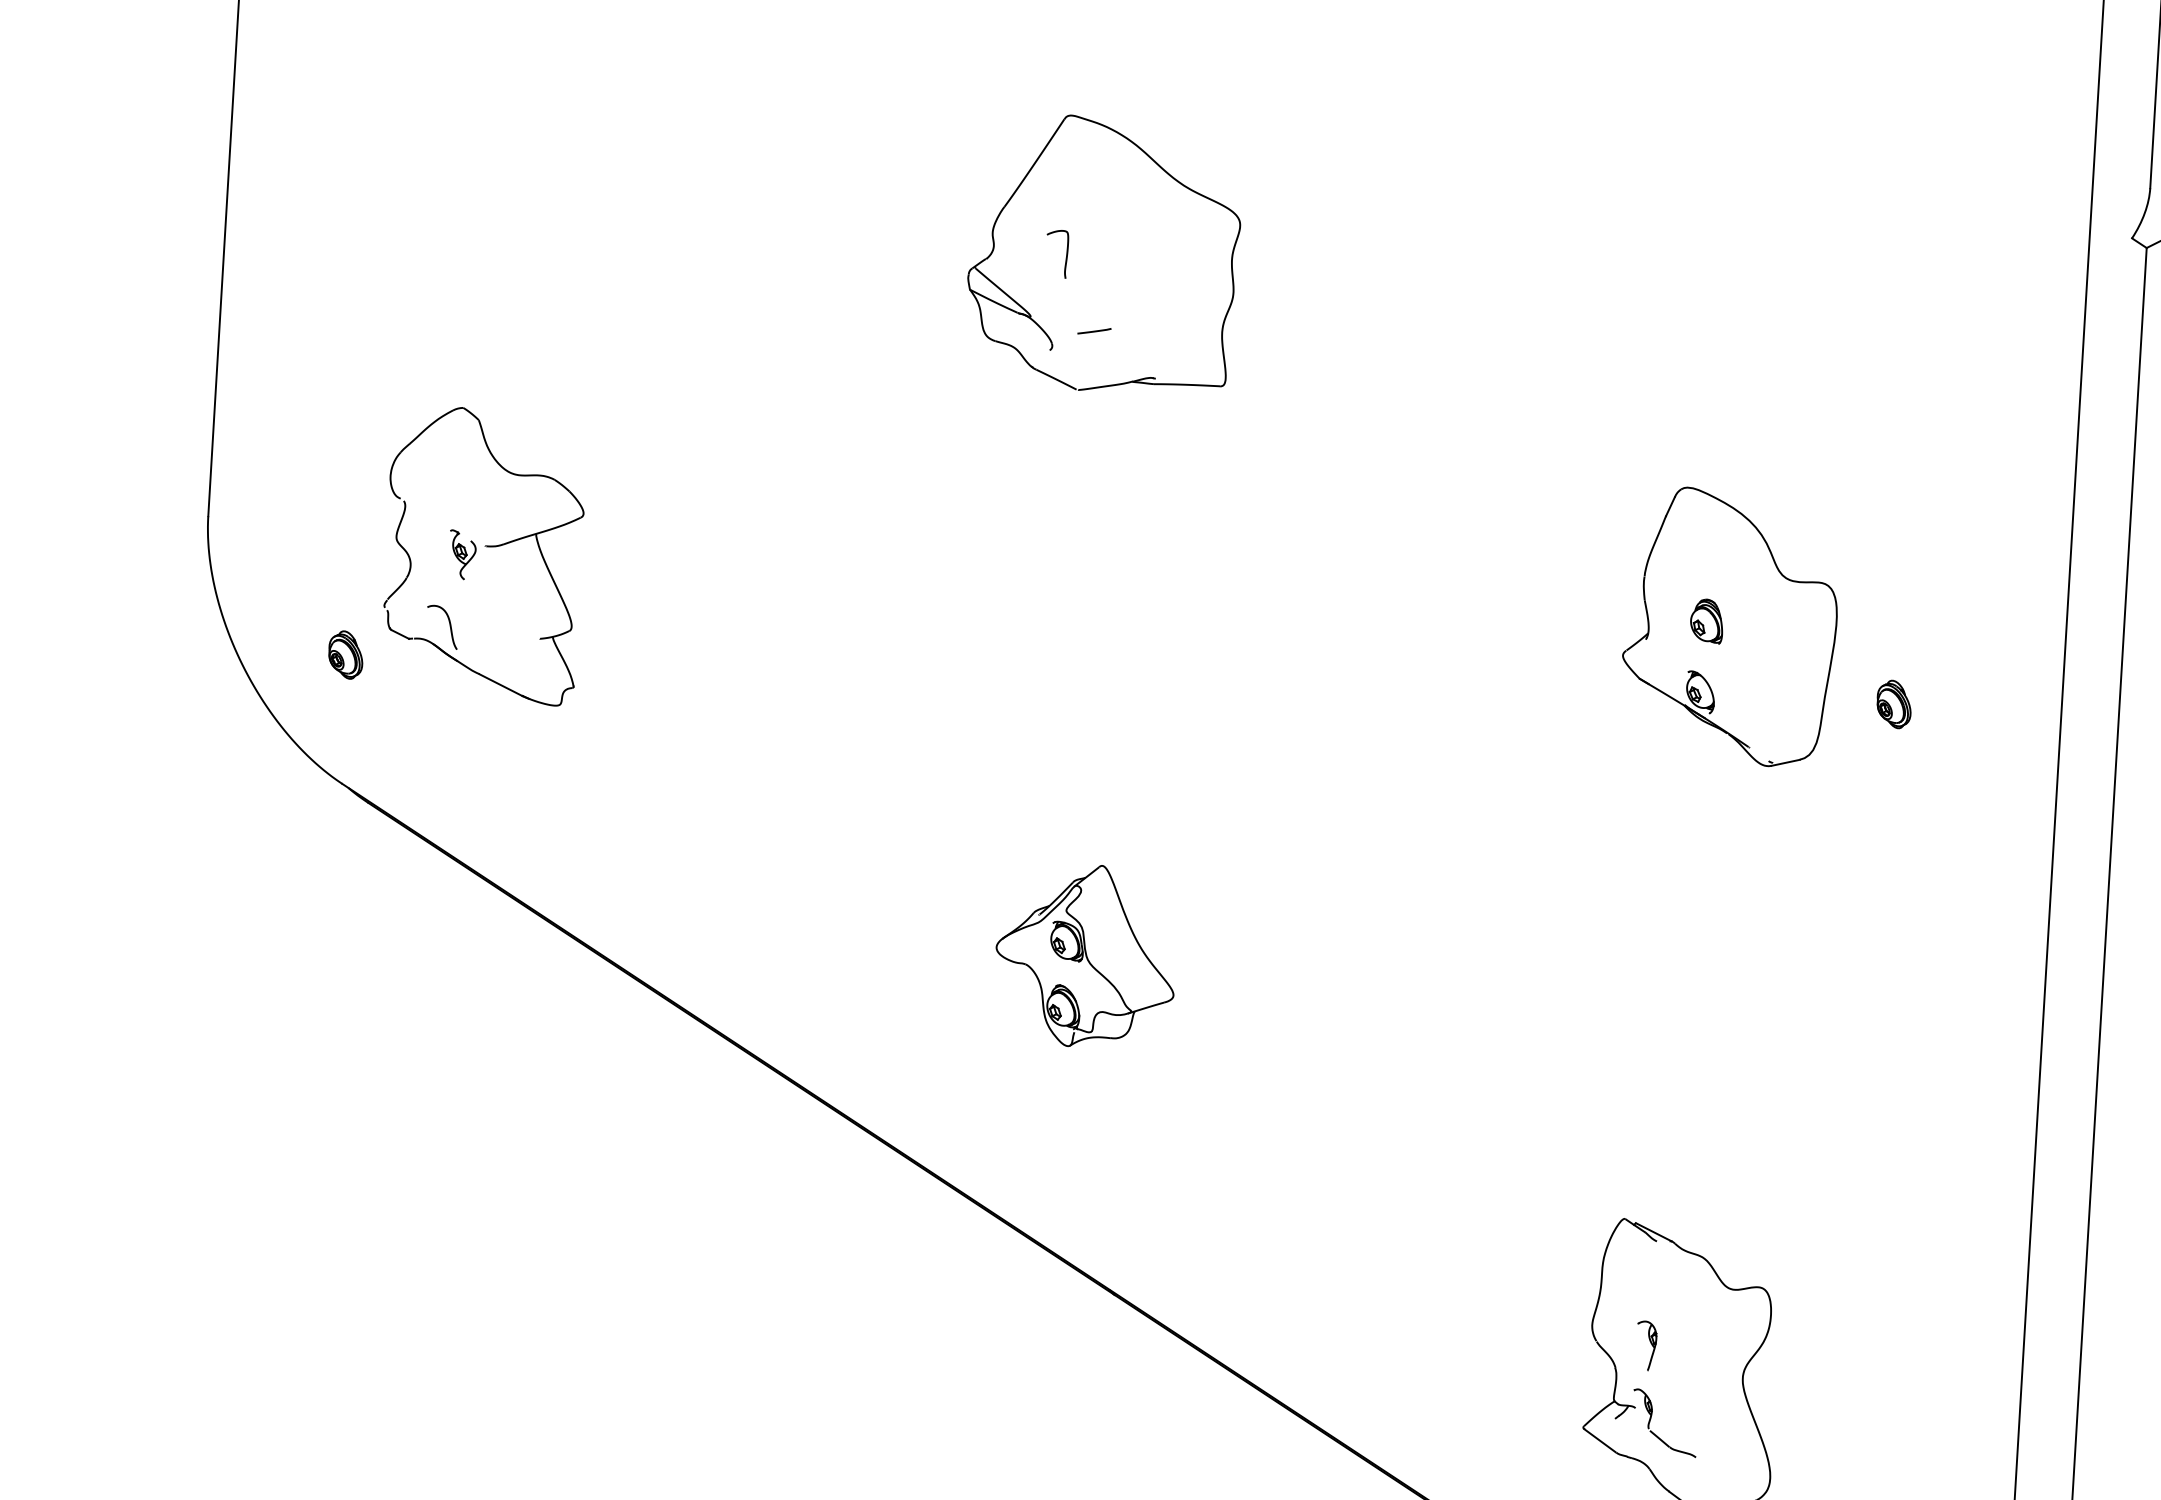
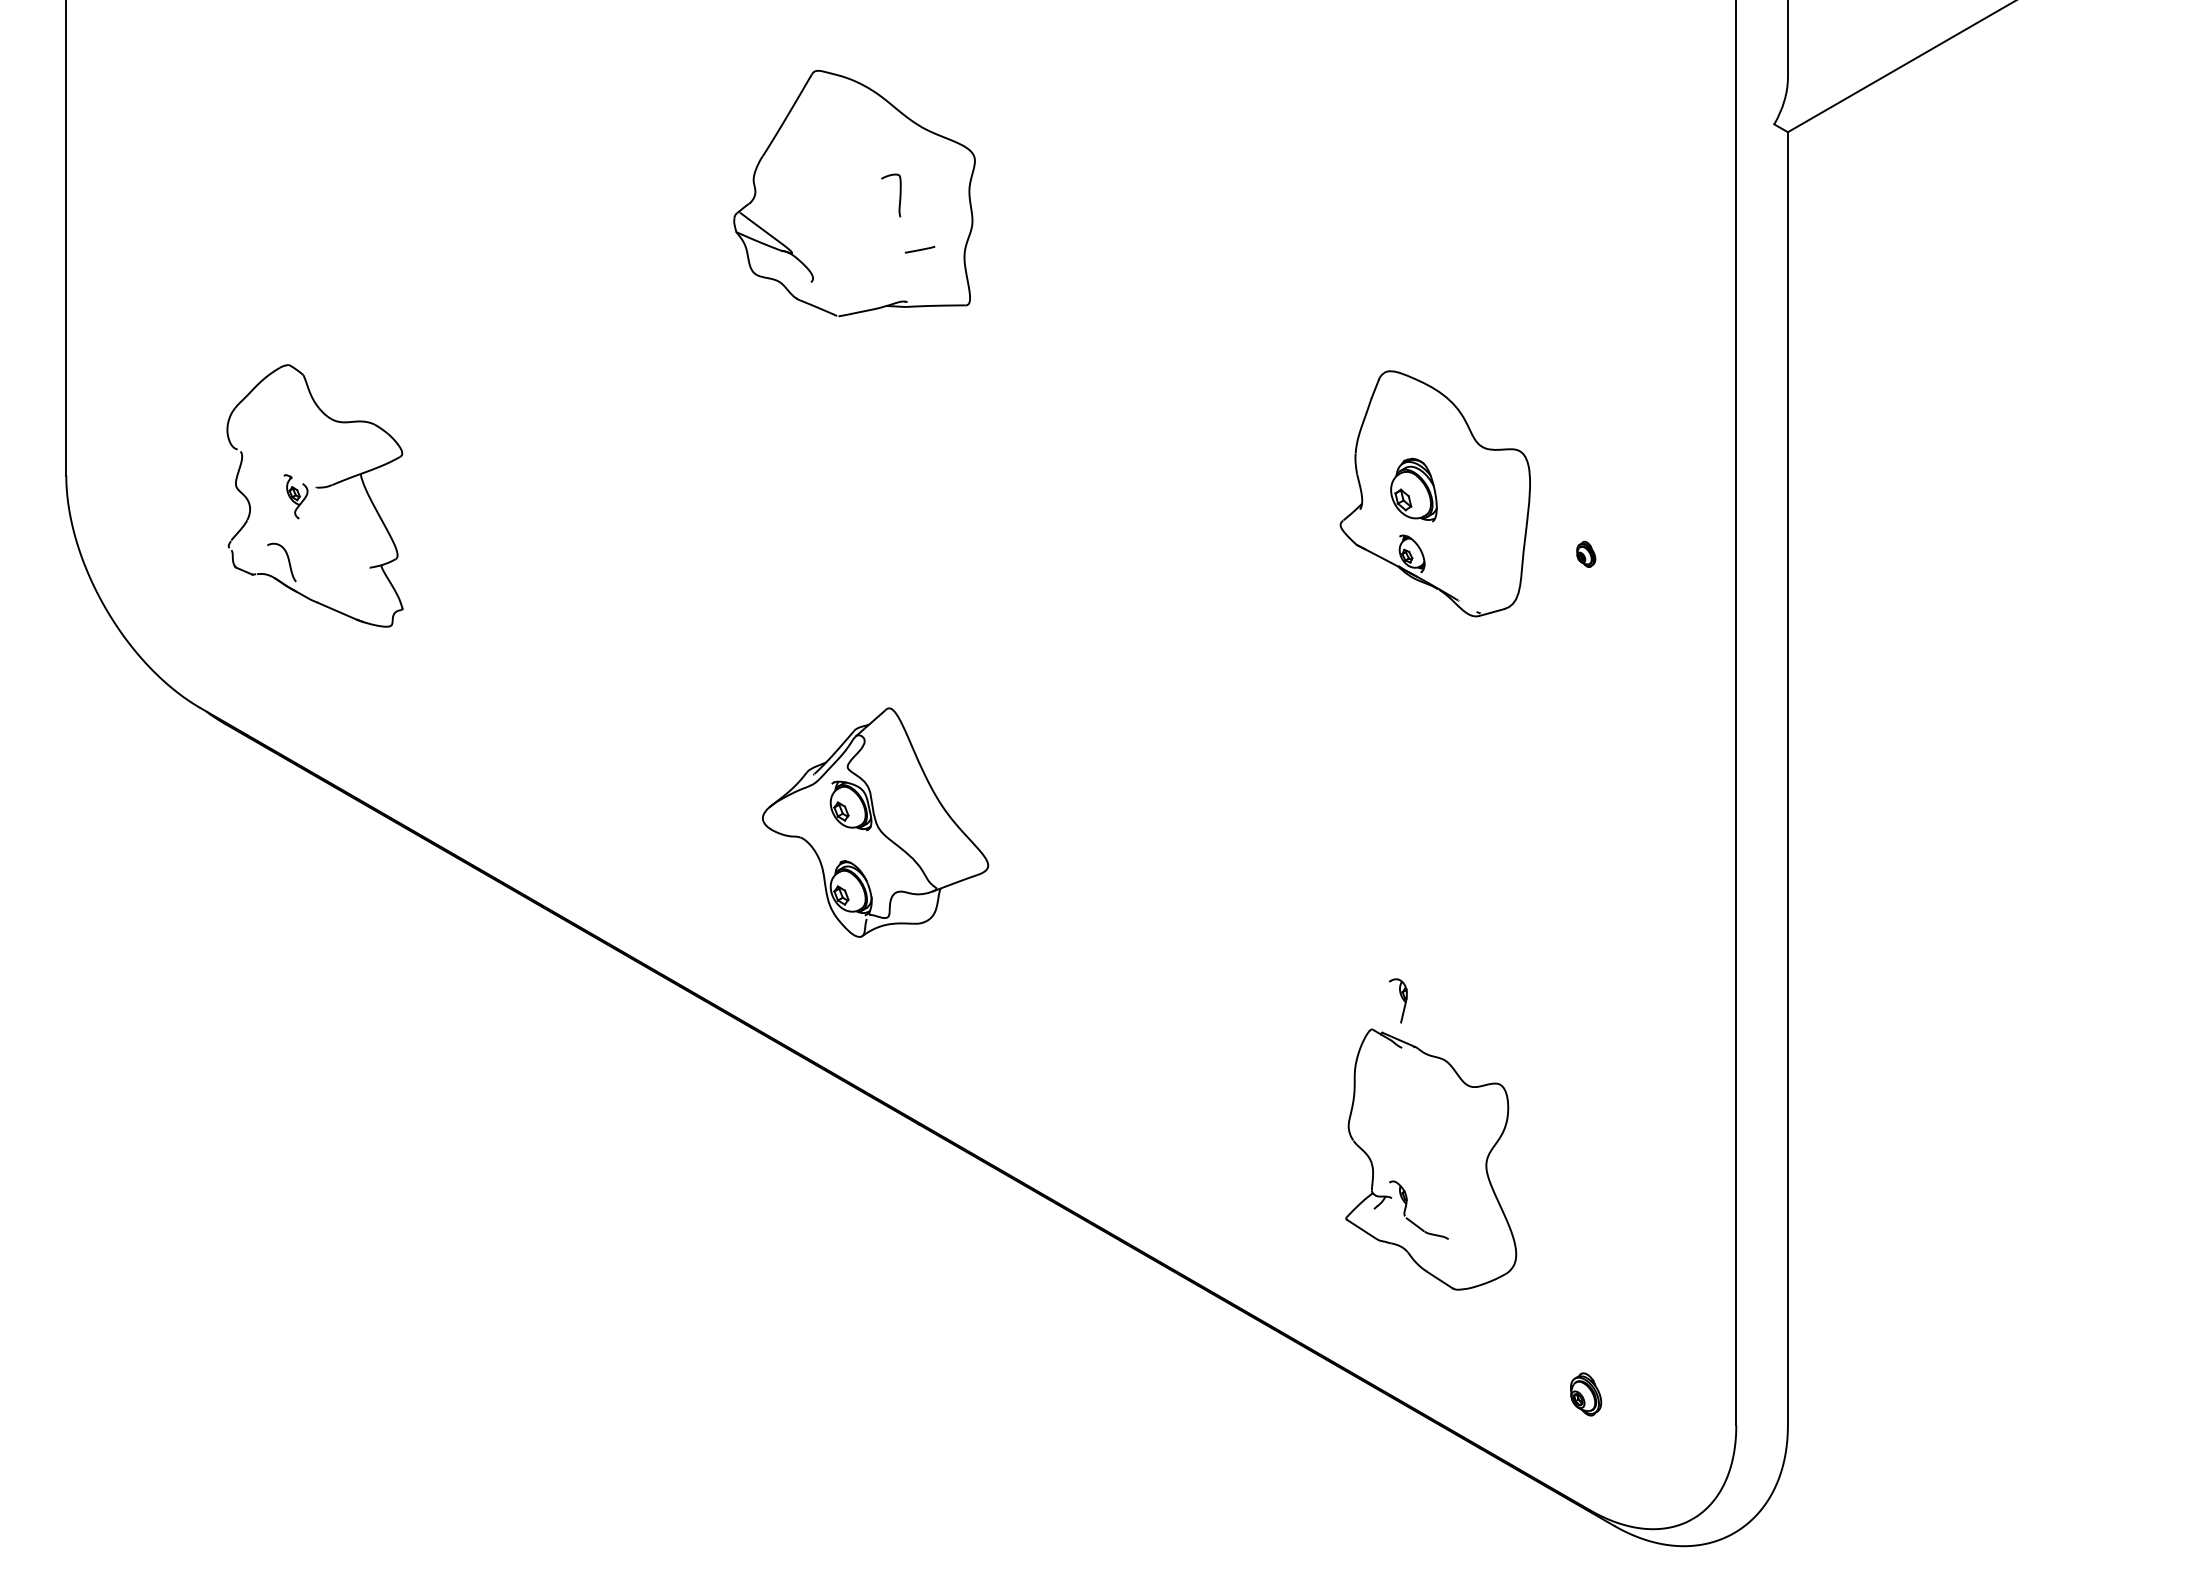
curve: (1066, 254) -> (899, 195), moved
line: (1093, 330) -> (919, 249), moved
part: (1706, 620) -> (1413, 489), size x1.6
part: (345, 654) -> (196, 592), removed
part: (1894, 704) -> (1586, 554), size x0.6
part: (1085, 955) -> (875, 822), size x1.4
part: (1646, 1345) -> (1398, 1000), moved

